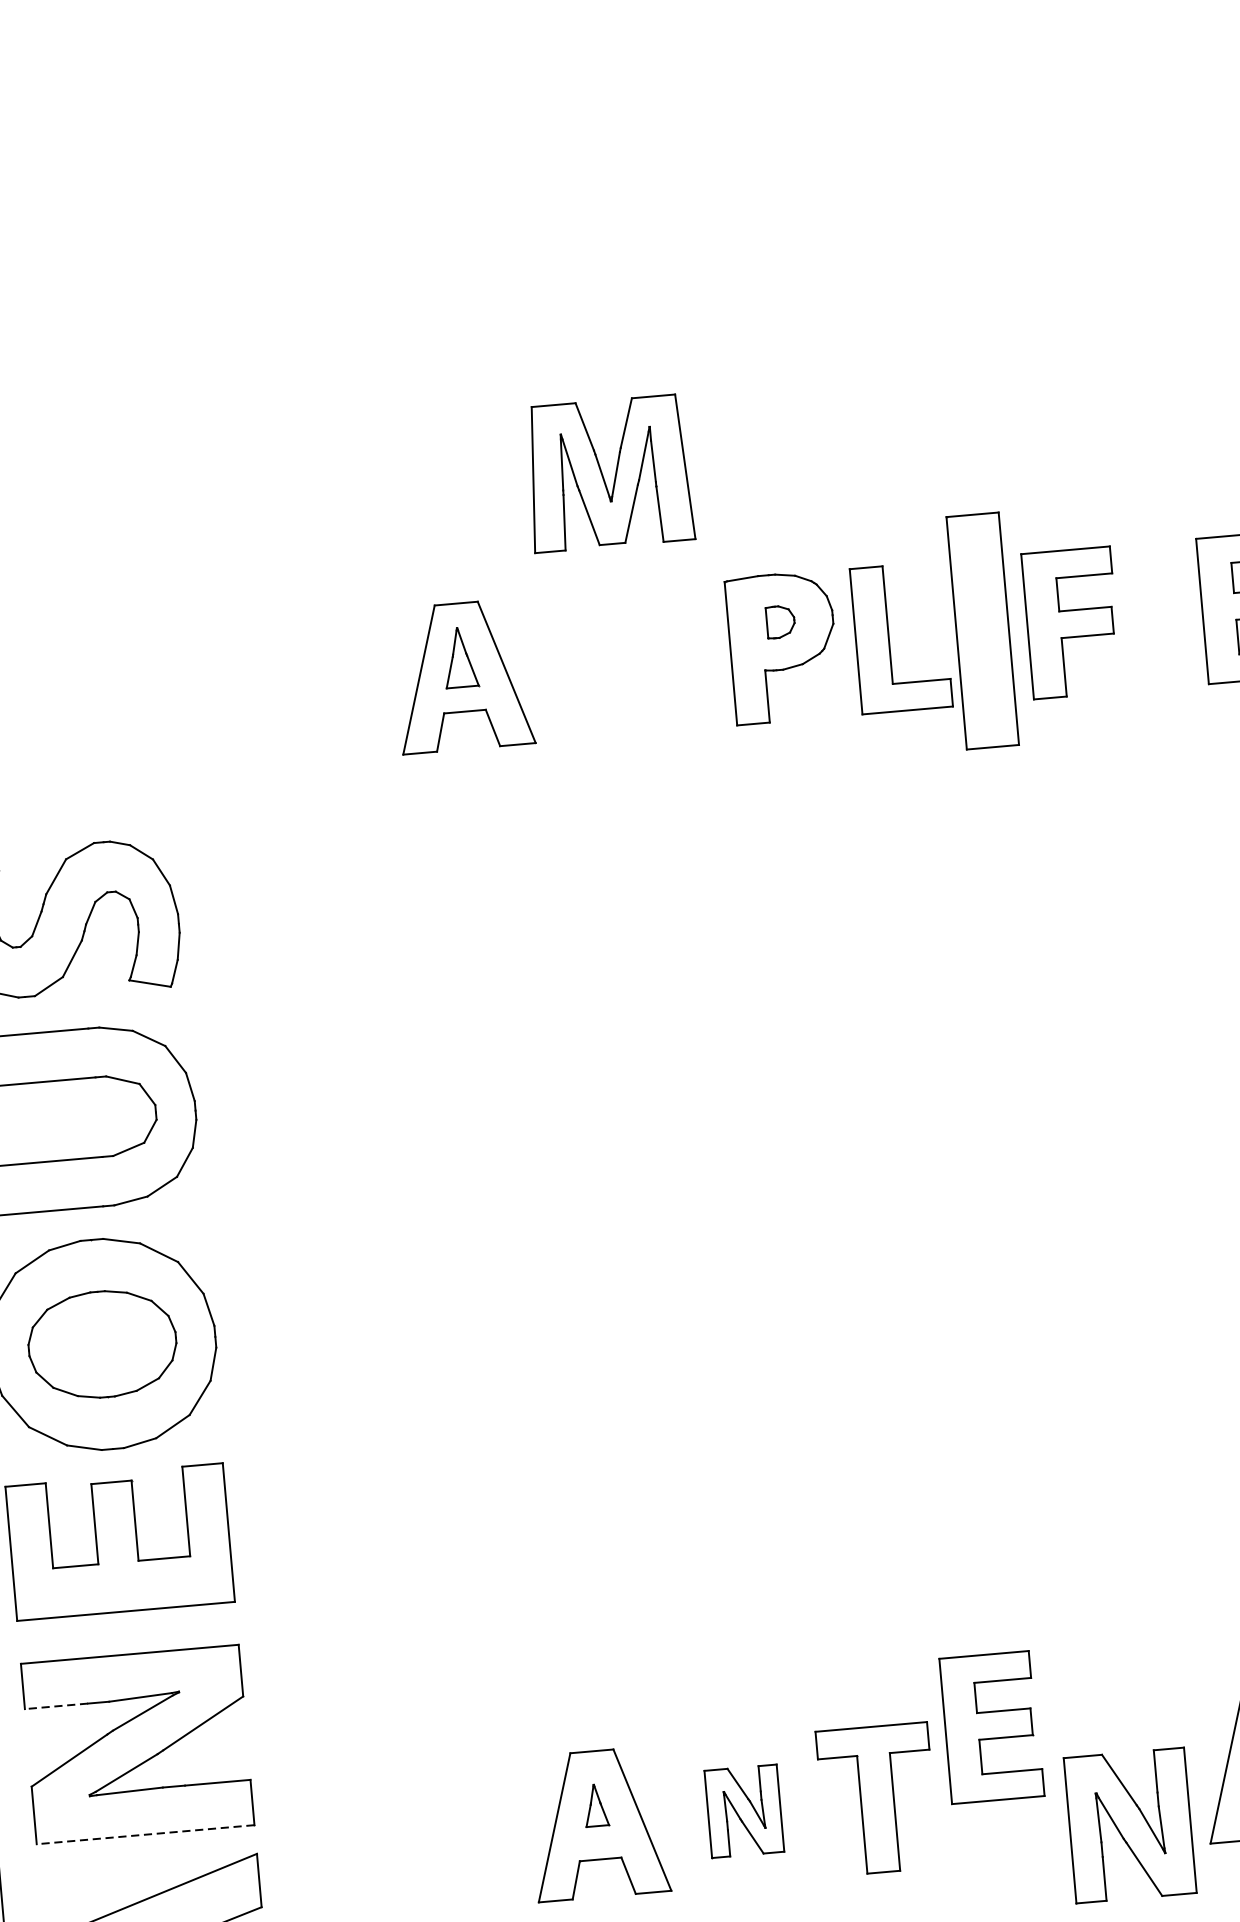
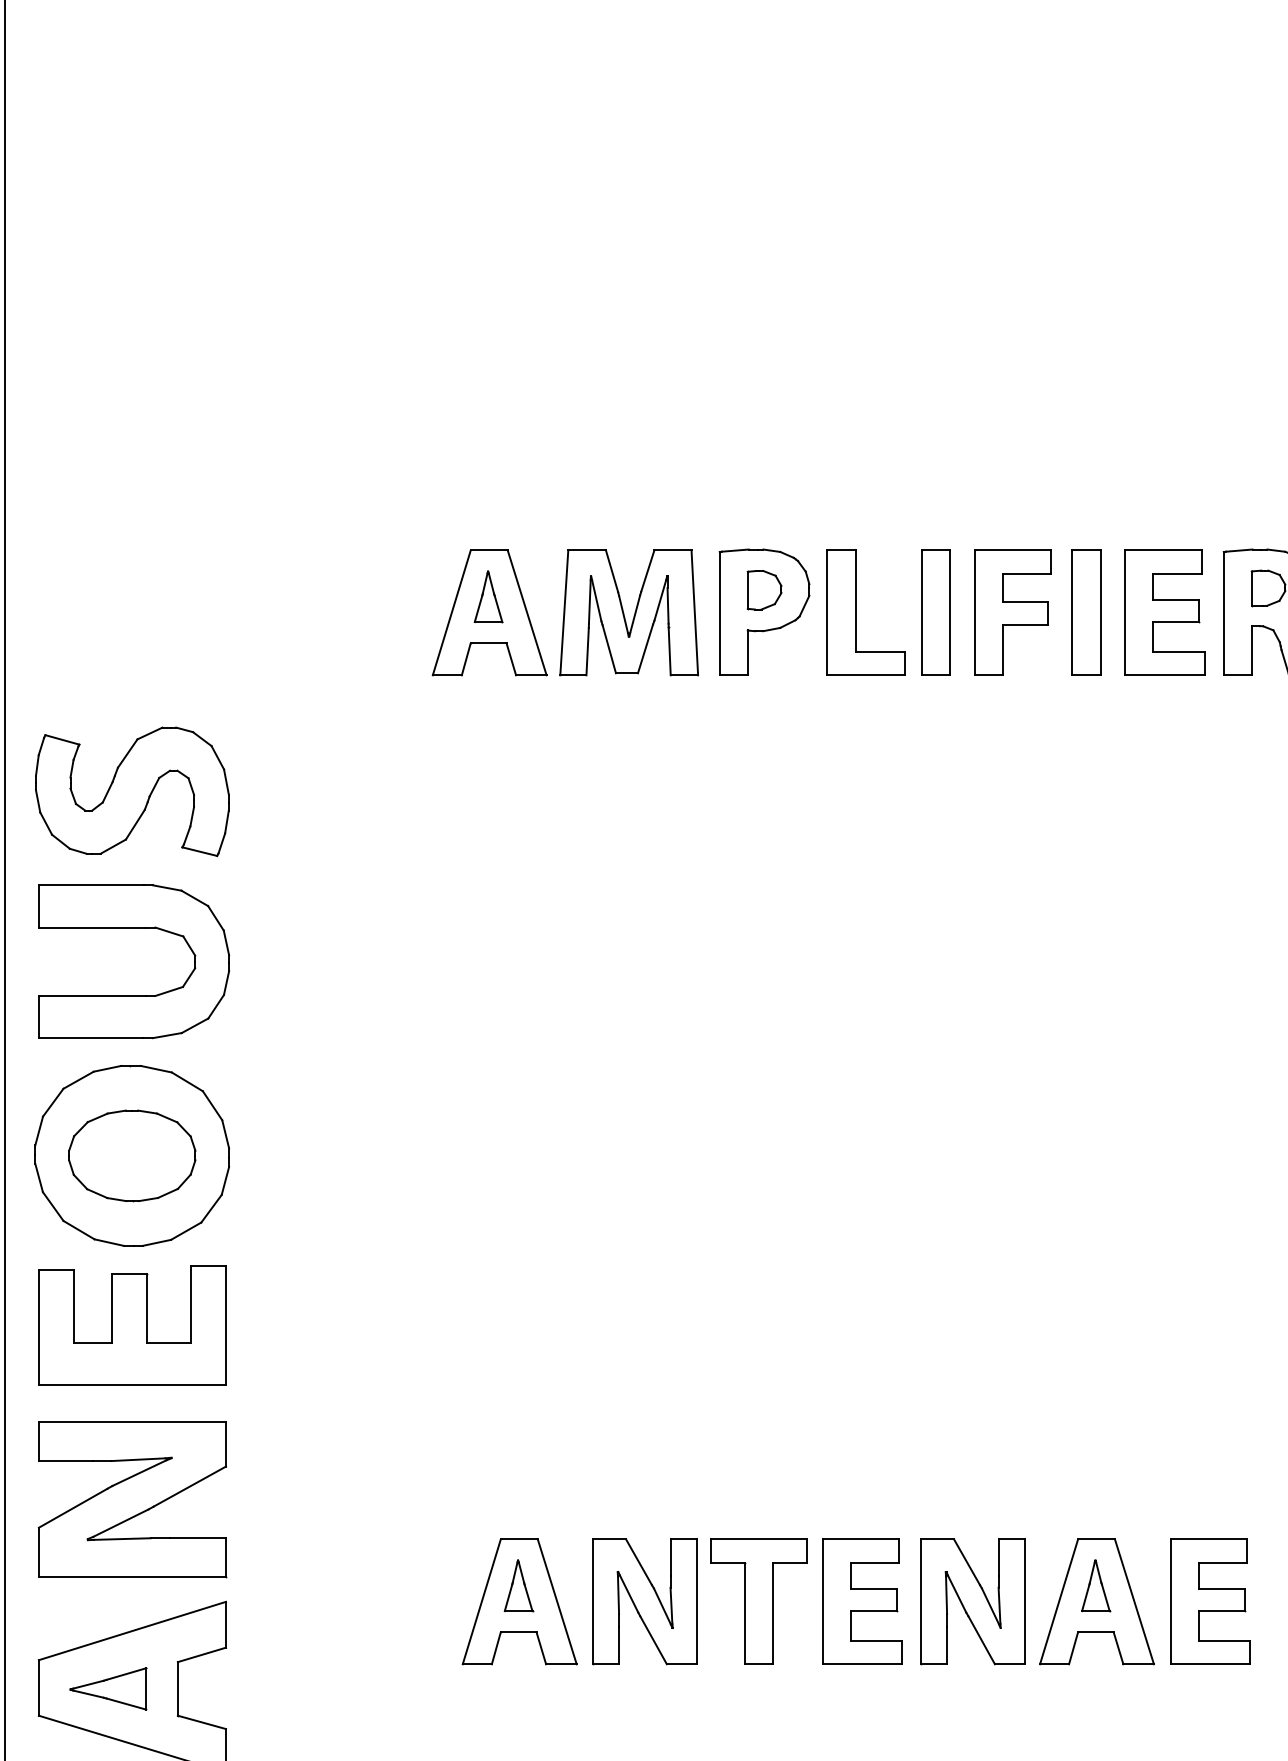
part: (608, 473) -> (628, 612), moved
part: (1157, 615) -> (1086, 612), added
part: (780, 622) -> (764, 590), size x1.43
part: (981, 630) -> (935, 612), size x0.62
line: (55, 1706) -> (65, 1461), dashed -> solid
part: (992, 1726) -> (862, 1601), moved
part: (595, 1805) -> (518, 1585), size x1.43
part: (743, 1810) -> (644, 1601), size x1.67
part: (1129, 1825) -> (972, 1601), moved
line: (145, 1835) -> (132, 1577), dashed -> solid

